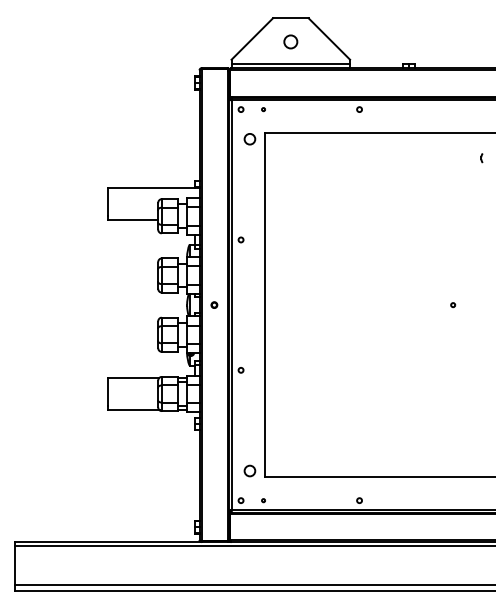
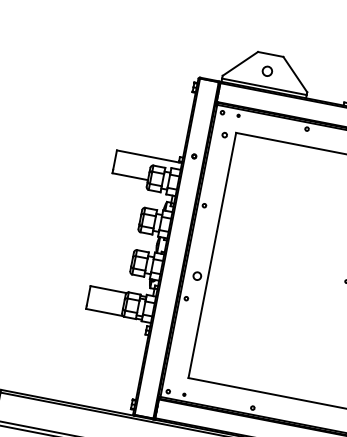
circle: (249, 139) -> (224, 135), size x0.6
part: (214, 304) -> (194, 156), moved
circle: (249, 470) -> (197, 275), moved

